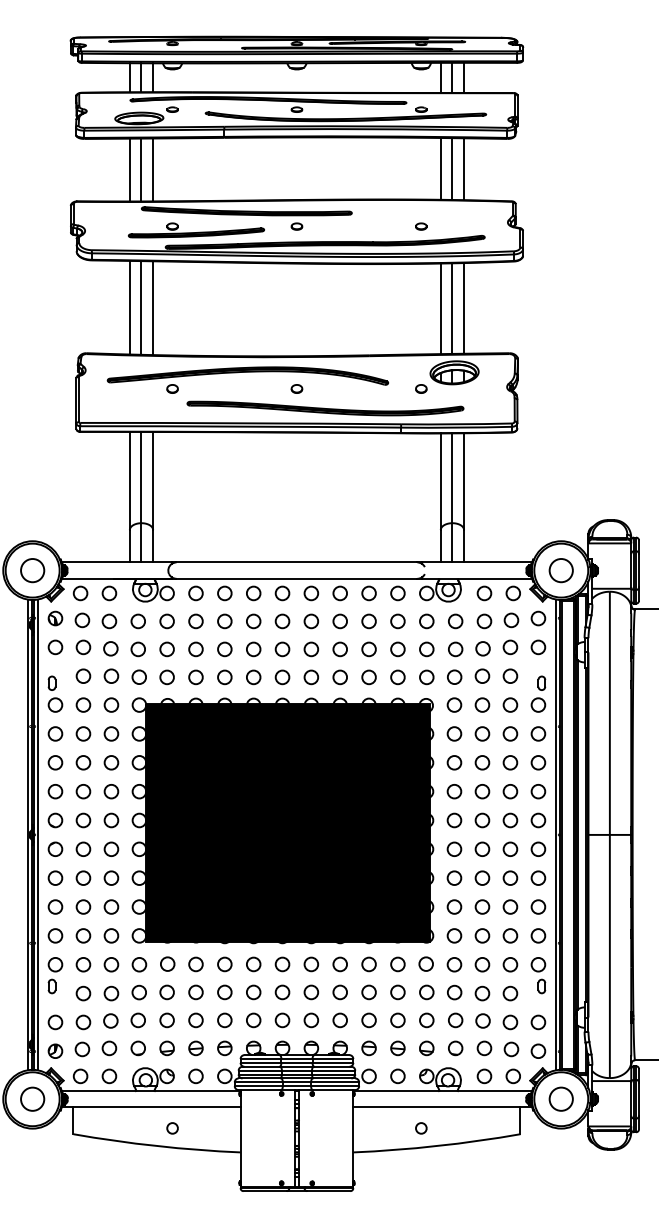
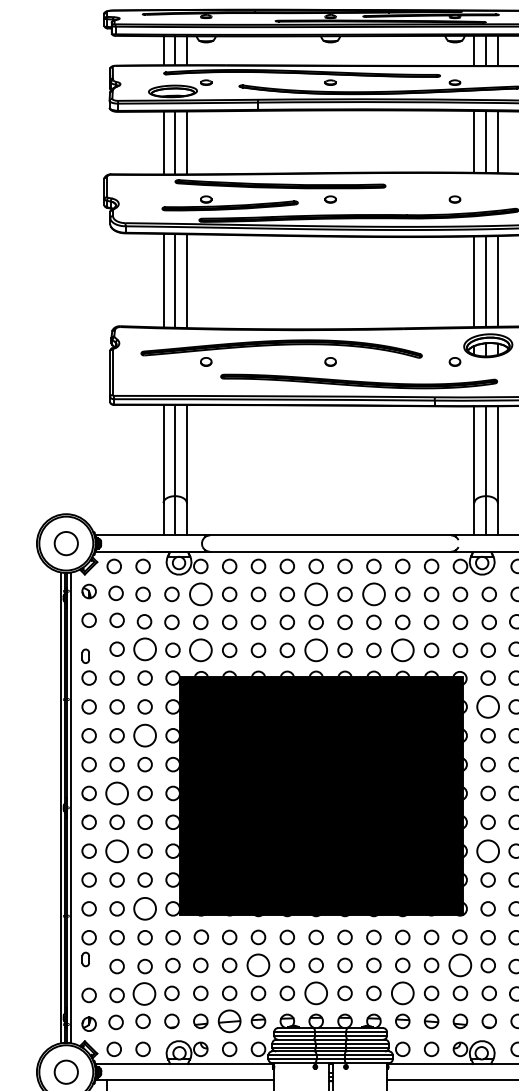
circle: (166, 621) -> (200, 594), size x1.6
circle: (282, 621) -> (316, 594), size x1.6
circle: (339, 621) -> (373, 594), size x1.6
circle: (111, 675) -> (145, 648), size x1.6
circle: (166, 677) -> (200, 650), size x1.6
circle: (282, 677) -> (316, 650), size x1.6
circle: (368, 677) -> (402, 650), size x1.6
circle: (454, 733) -> (488, 706), size x1.6
circle: (111, 762) -> (145, 735), size x1.6
circle: (83, 820) -> (117, 793), size x1.6
circle: (83, 877) -> (117, 850), size x1.6
circle: (454, 877) -> (488, 850), size x1.6
circle: (111, 935) -> (145, 908), size x1.6
circle: (224, 992) -> (258, 965), size x1.6
circle: (426, 992) -> (460, 965), size x1.6
circle: (110, 1020) -> (144, 993), size x1.6
circle: (282, 1020) -> (316, 993), size x1.6
circle: (368, 1020) -> (402, 993), size x1.6
part: (195, 1048) -> (229, 1021), size x1.6

